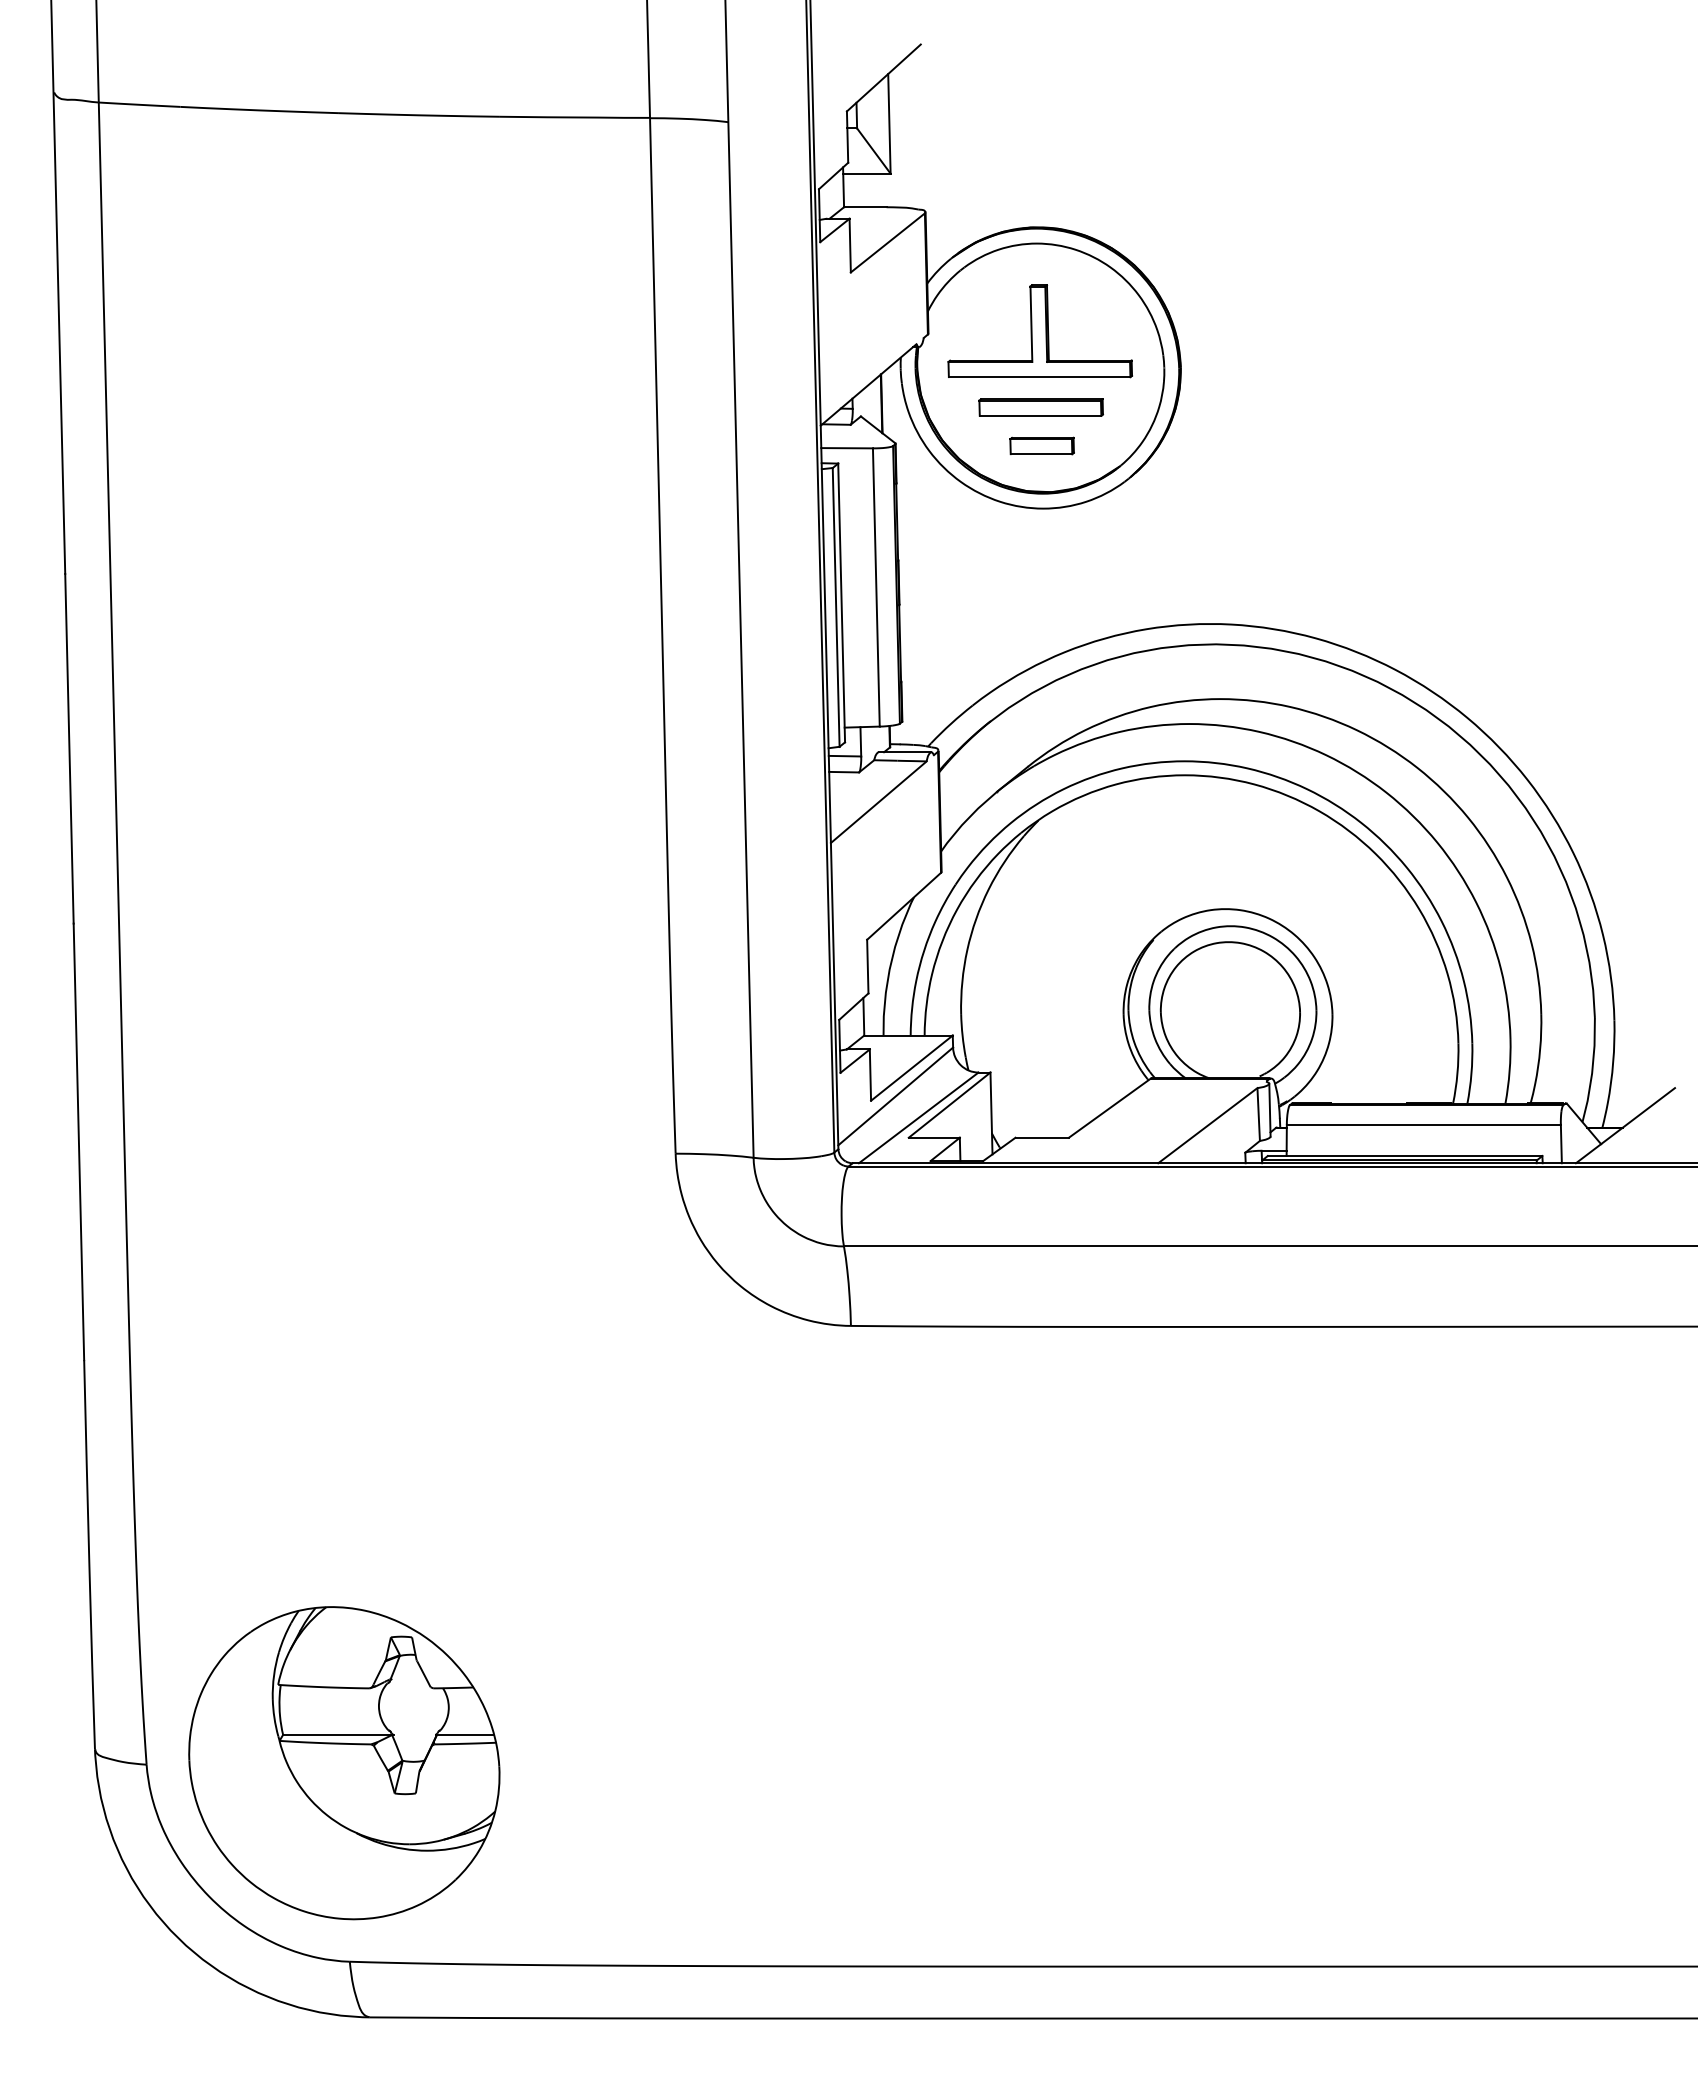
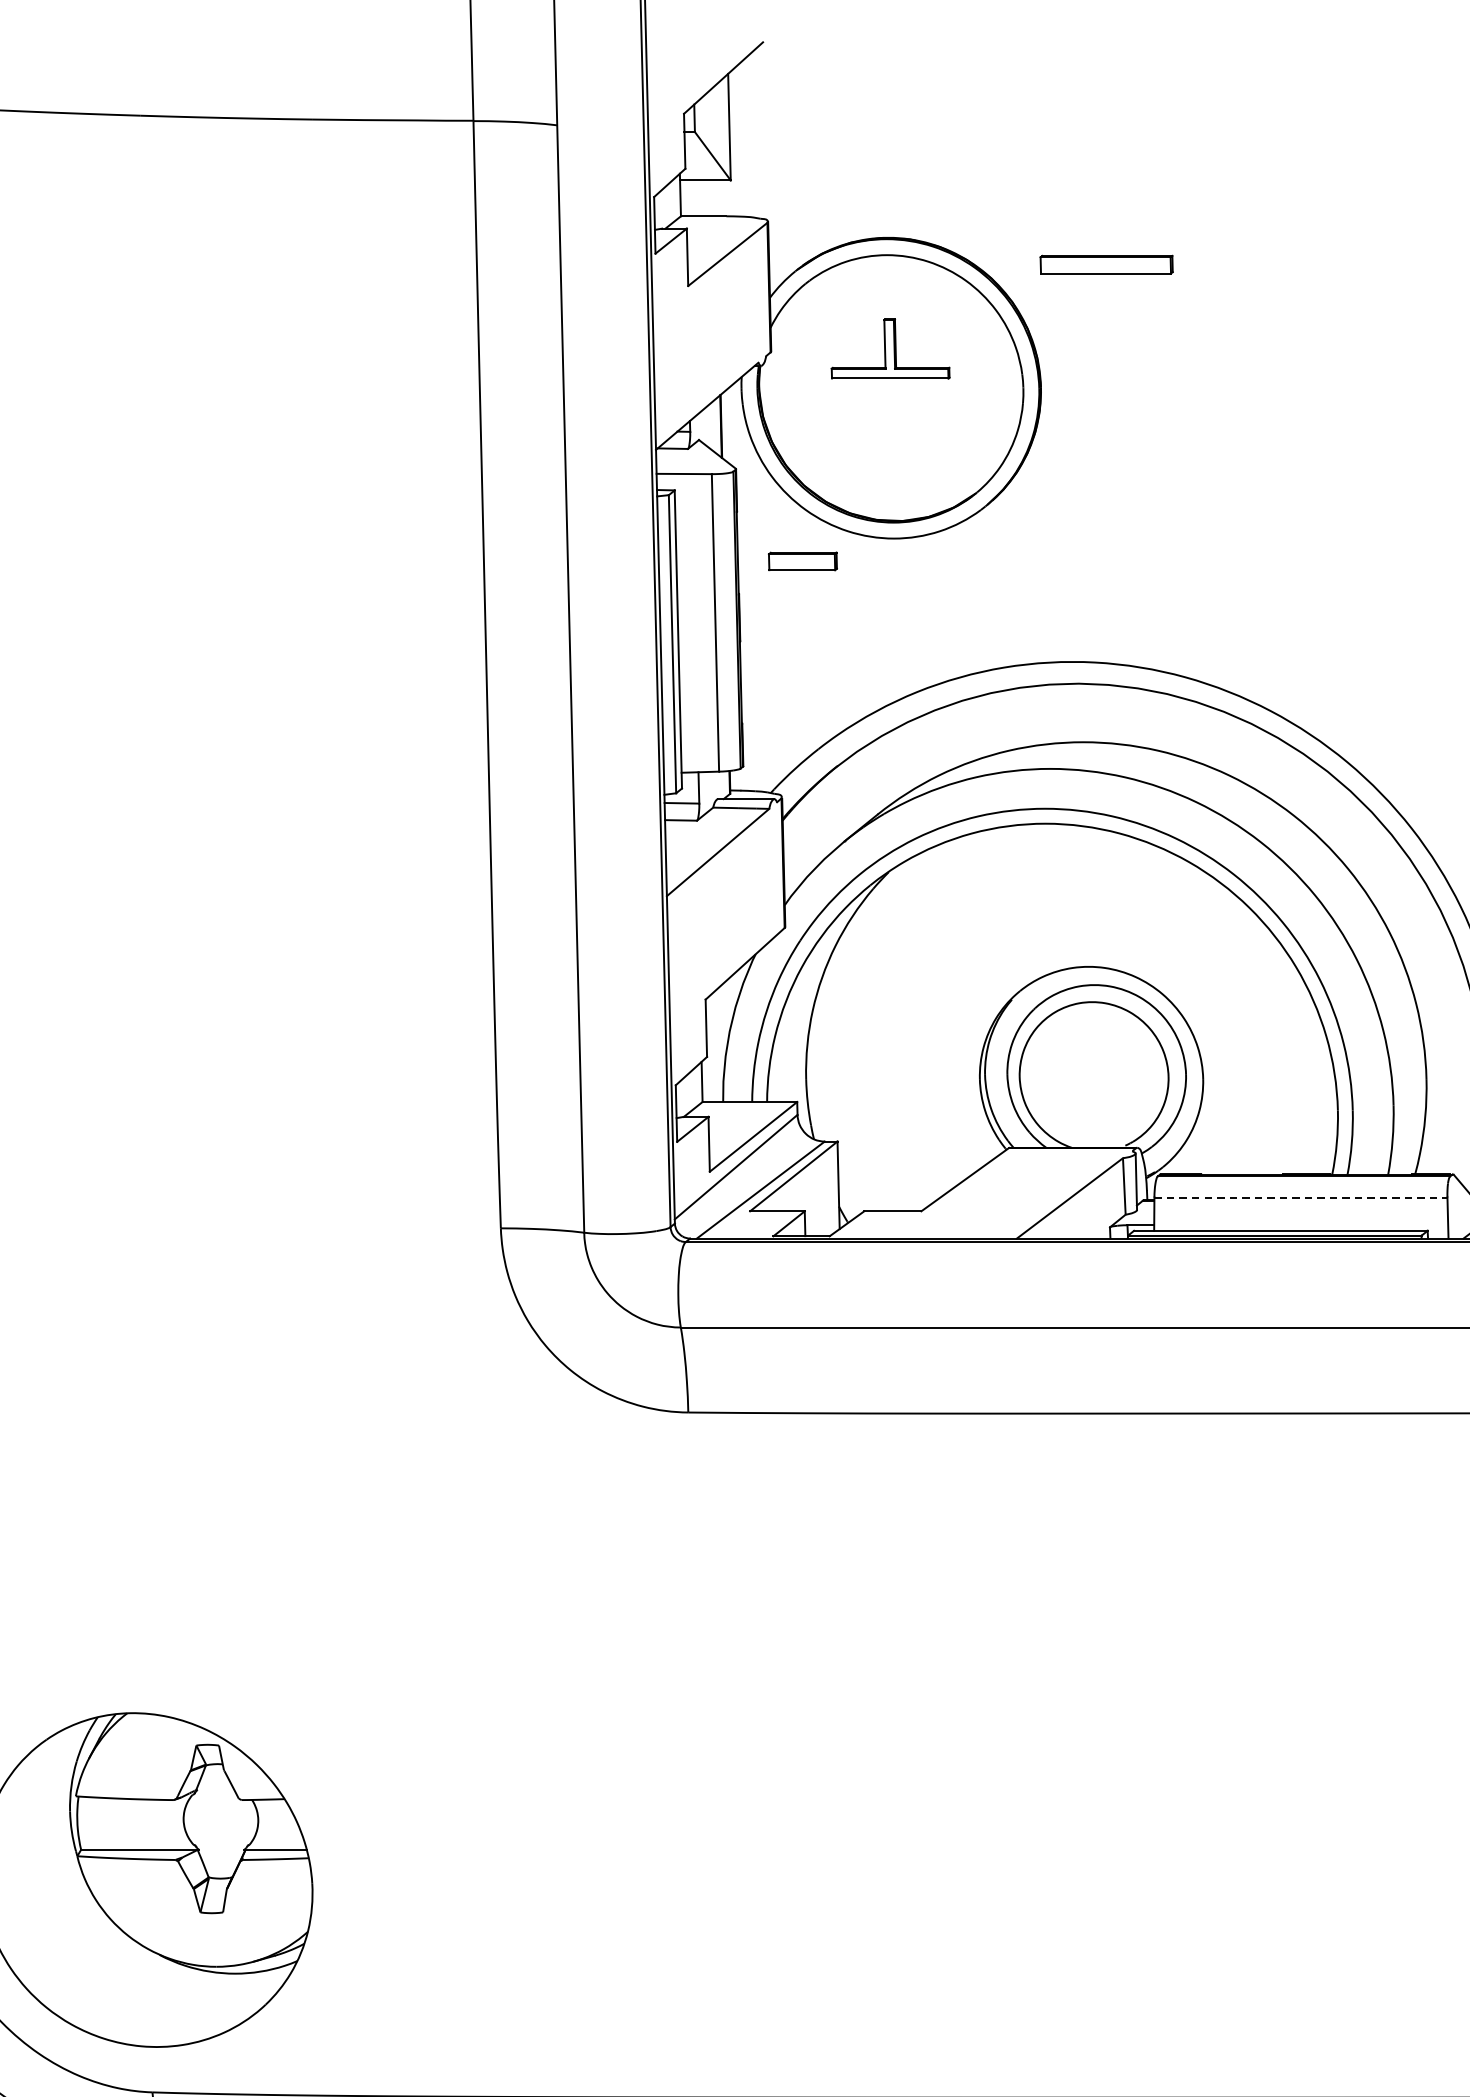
part: (1039, 331) -> (889, 349), size x0.6
part: (1040, 407) -> (1105, 264), moved
part: (1041, 445) -> (802, 560), moved
line: (1424, 1124) -> (1301, 1197), solid -> dashed

